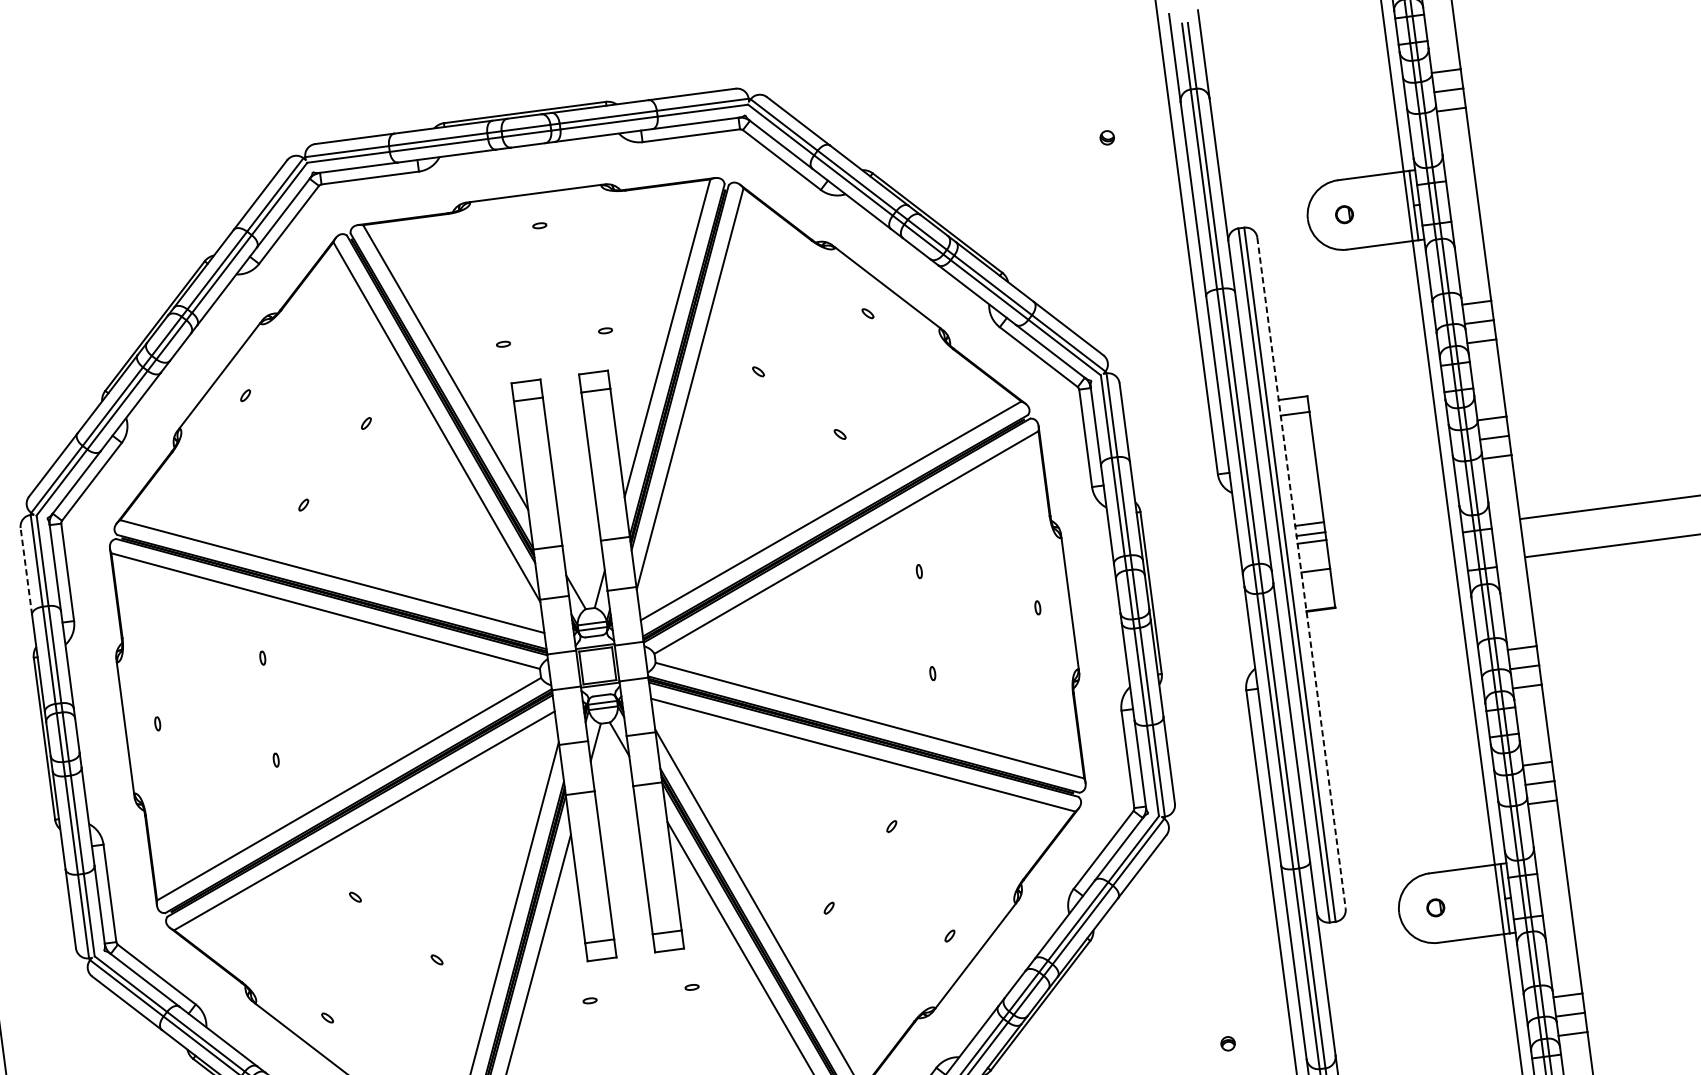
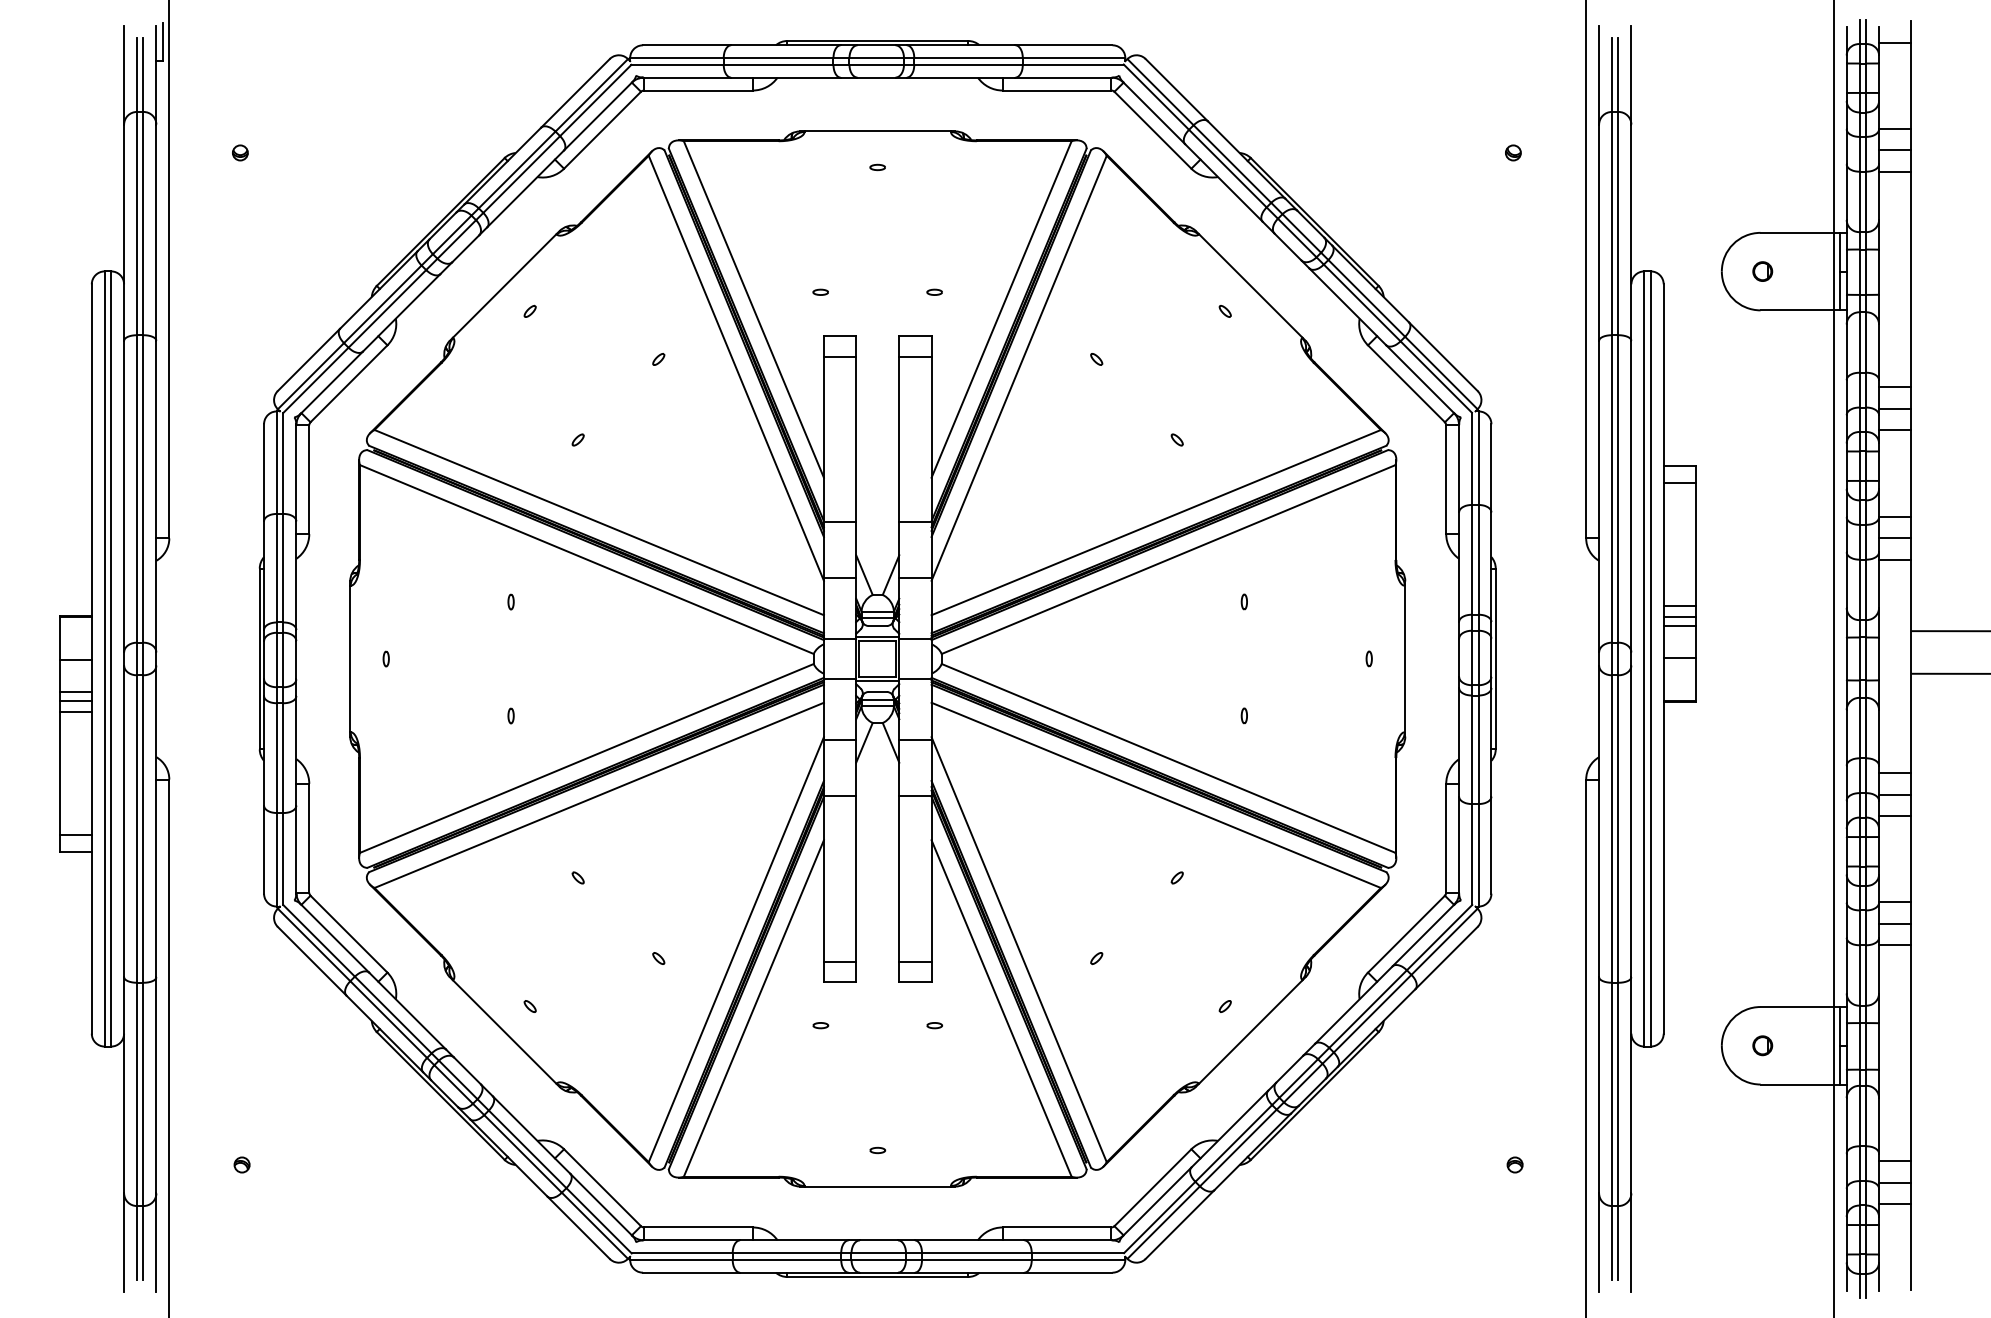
line: (26, 571) -> (264, 472), dashed -> solid
line: (1301, 572) -> (1663, 658), dashed -> solid

